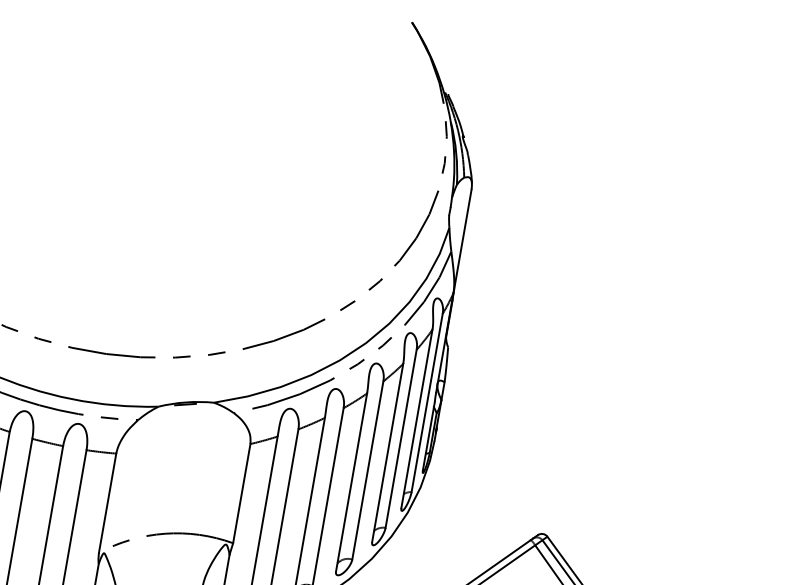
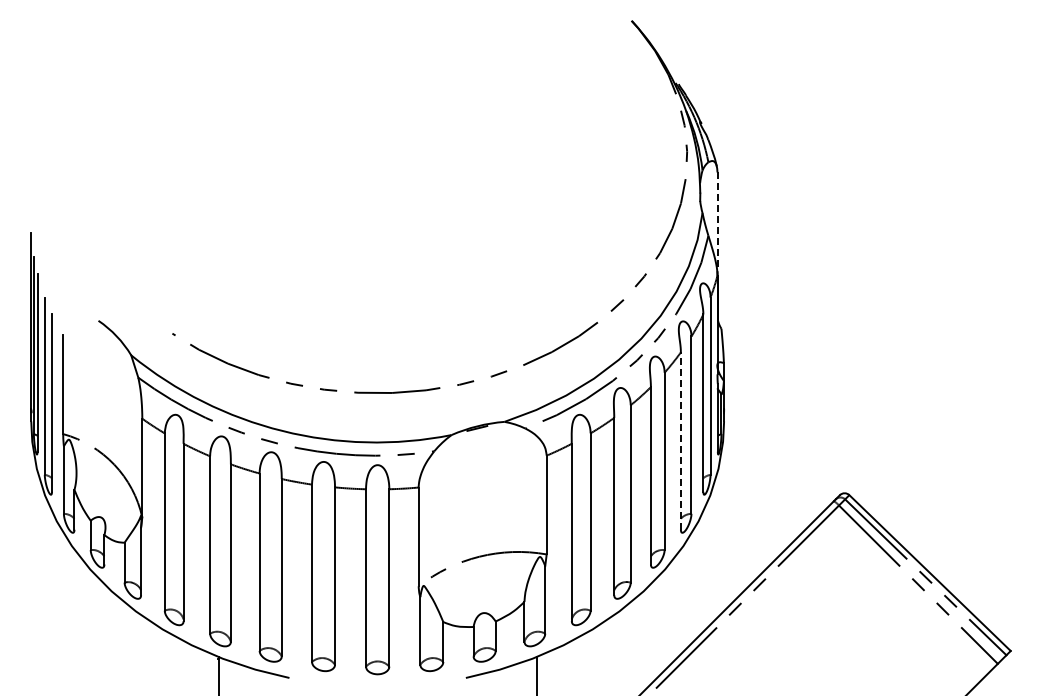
line: (462, 239) -> (717, 222), solid -> dashed
line: (387, 453) -> (680, 441), solid -> dashed

